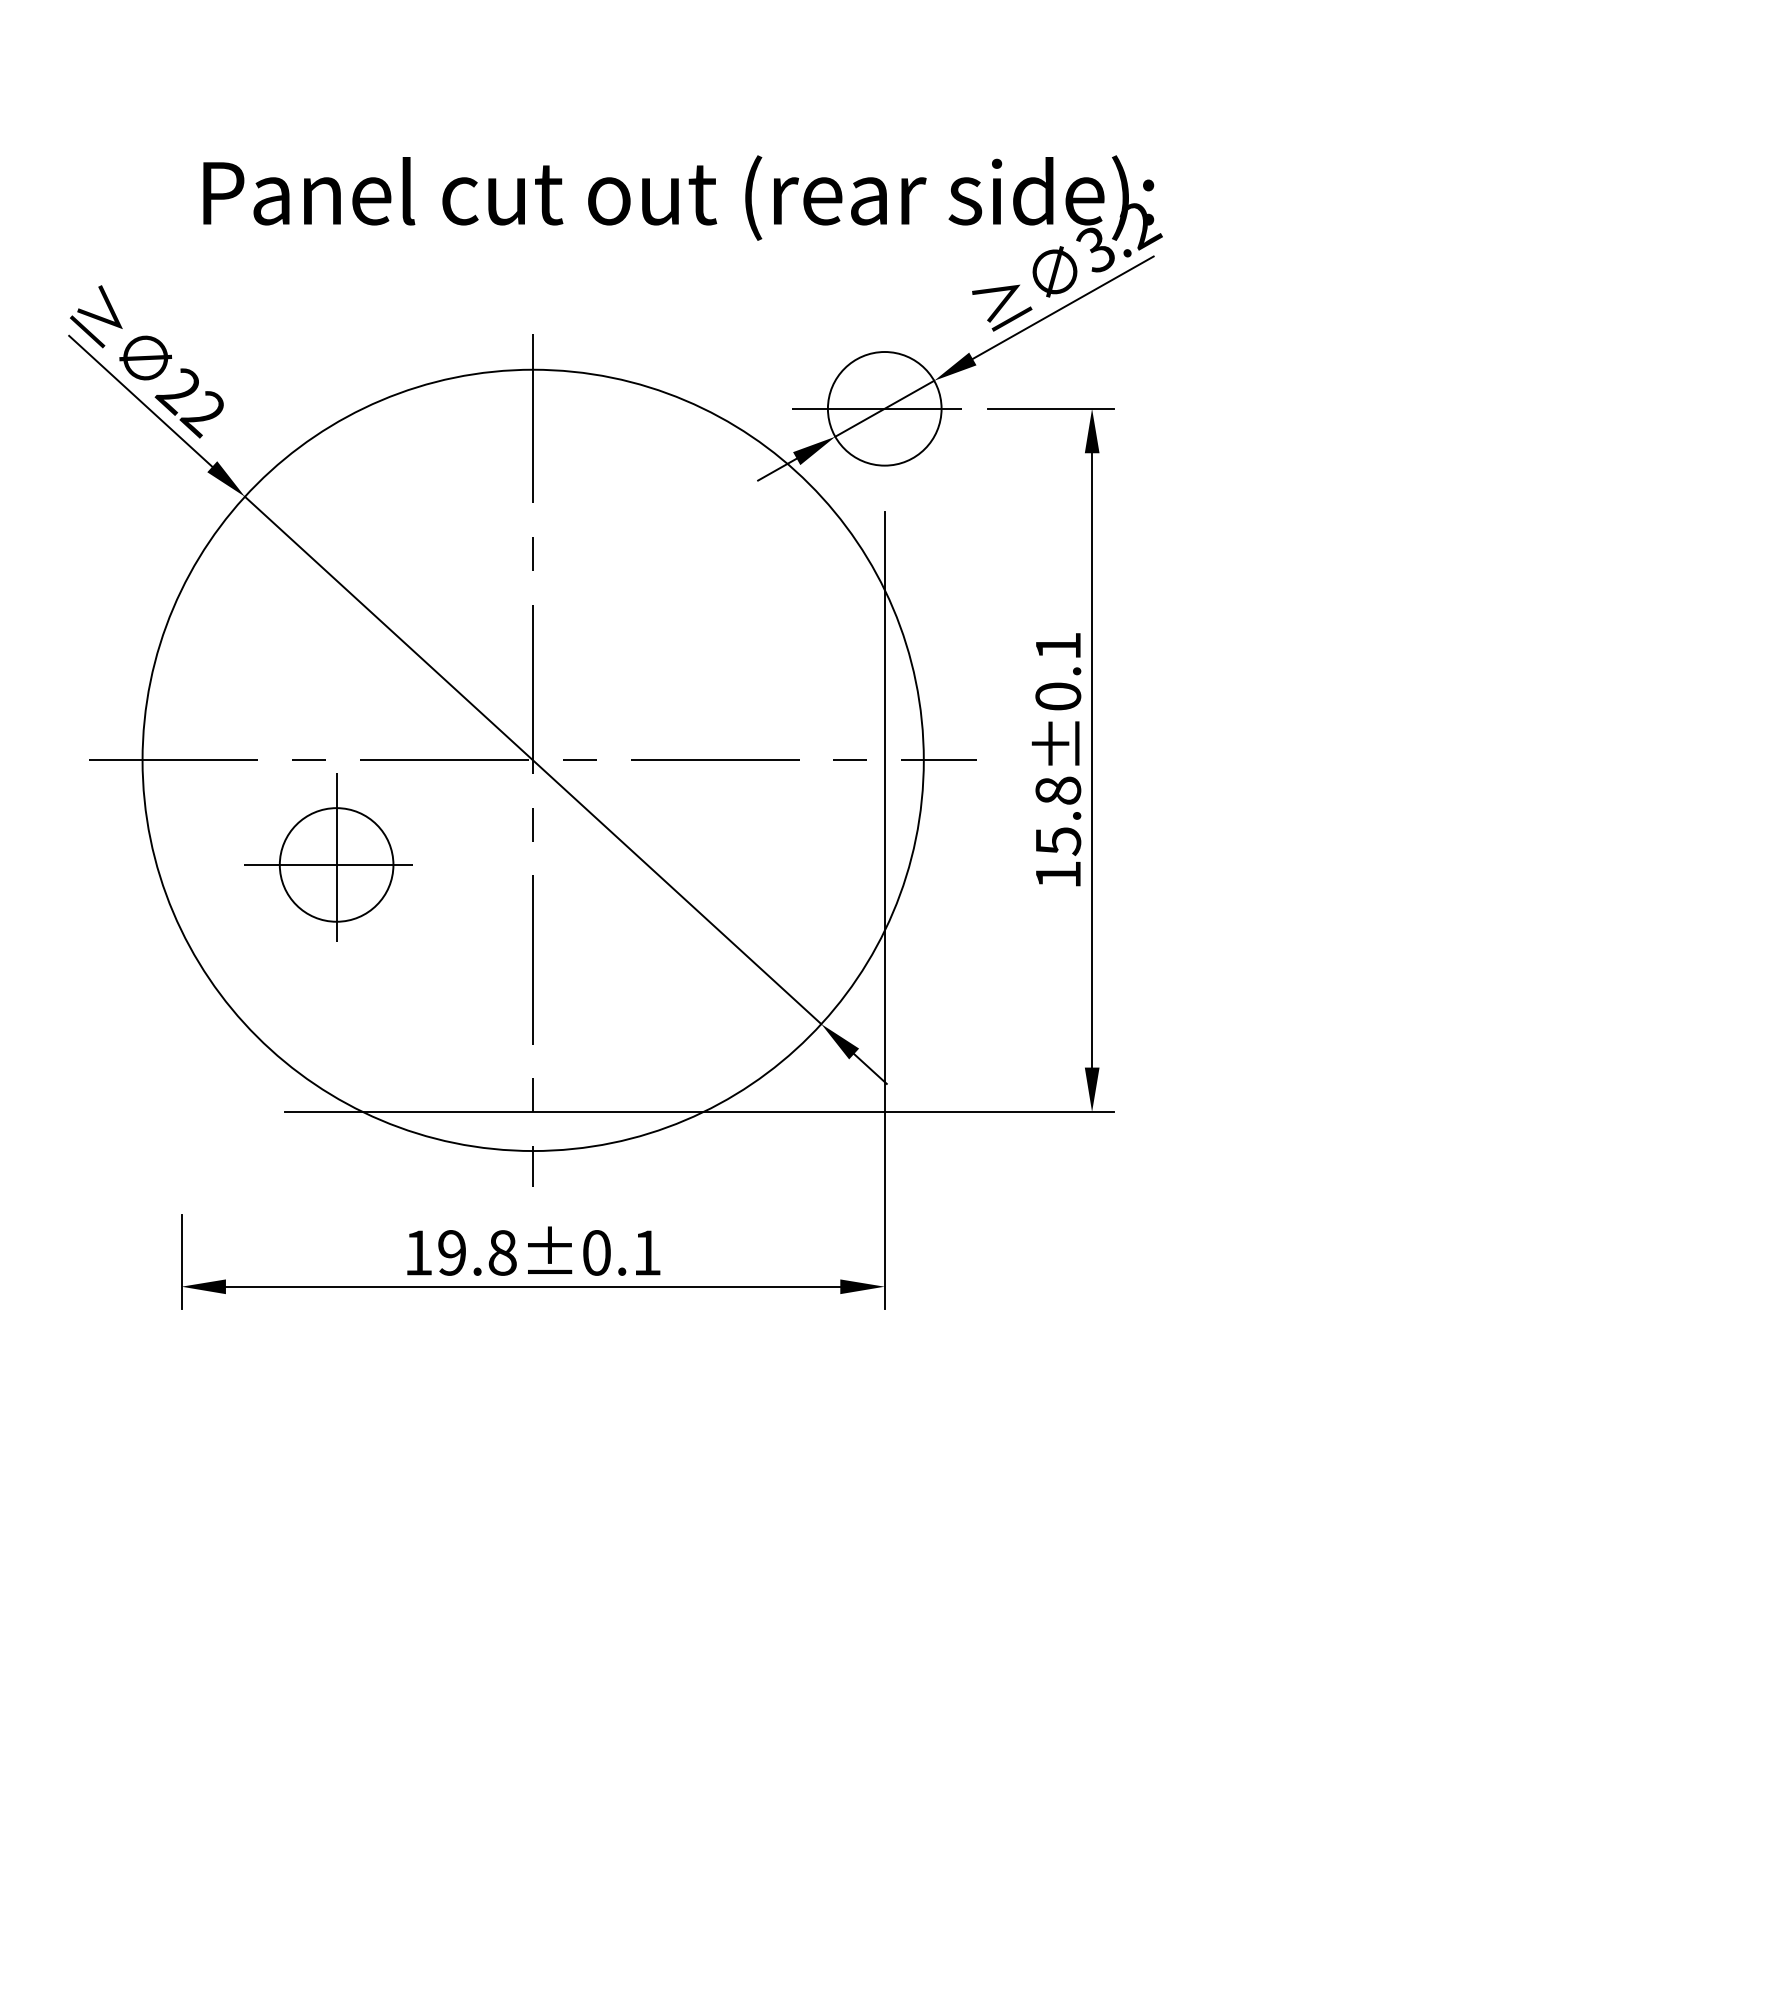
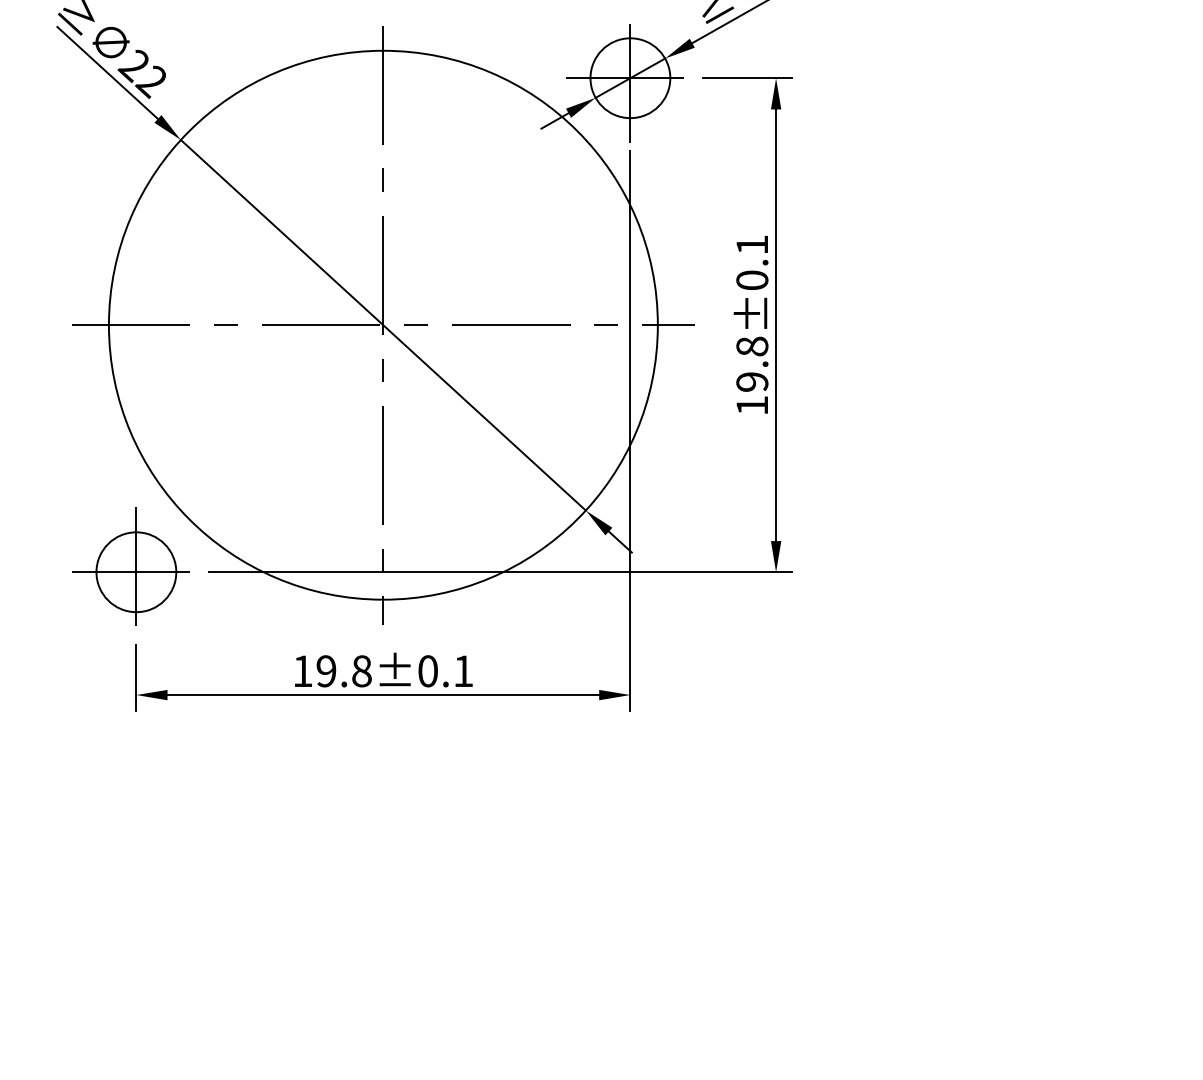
line: (884, 408) -> (630, 78), added
text: (1058, 841) -> (752, 382), 15.8±0.1 -> 19.8±0.1
part: (328, 857) -> (130, 567), moved

